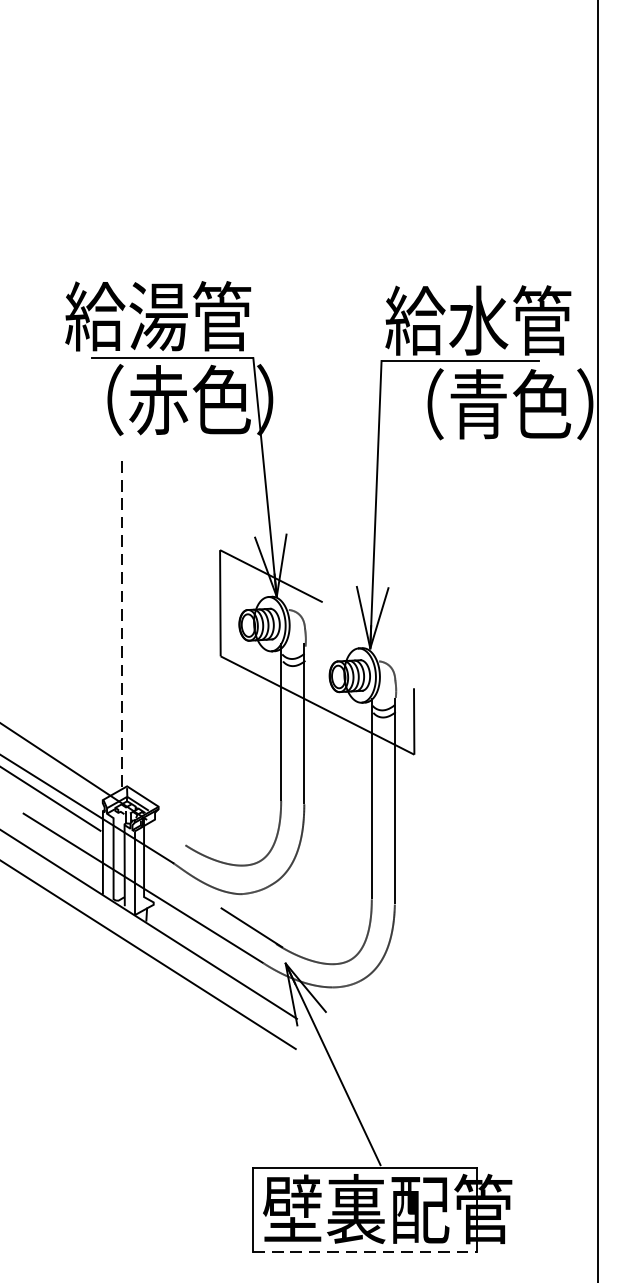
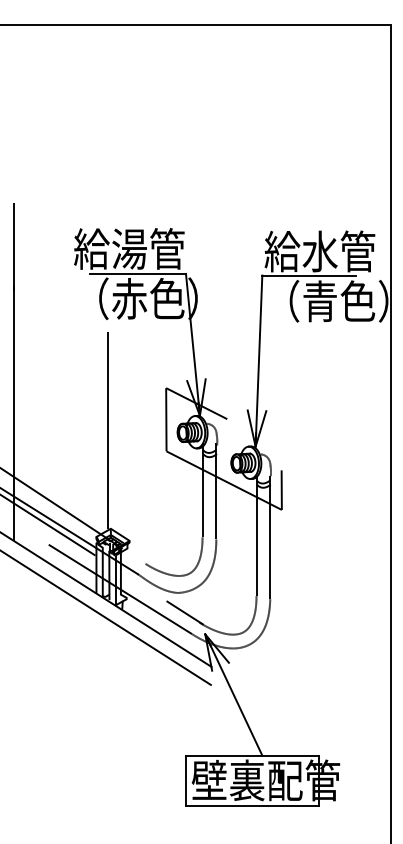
line: (121, 621) -> (107, 430), dashed -> solid
line: (365, 1251) -> (252, 805), dashed -> solid

